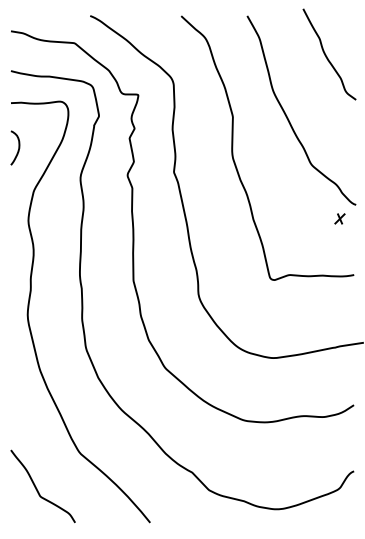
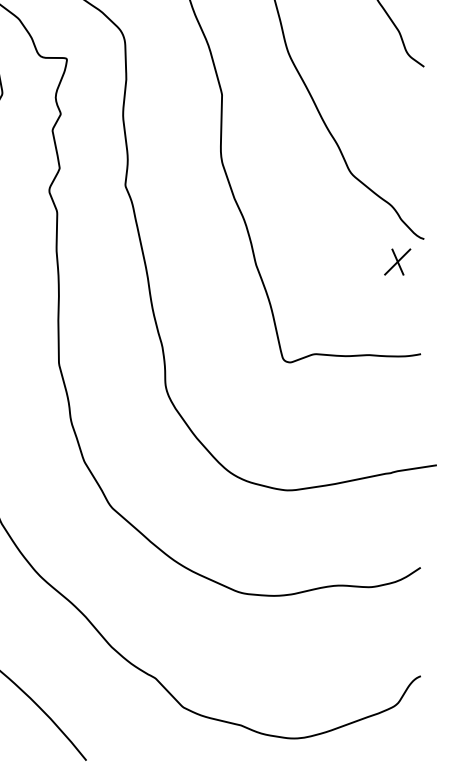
part: (339, 218) -> (396, 261), size x1.67

